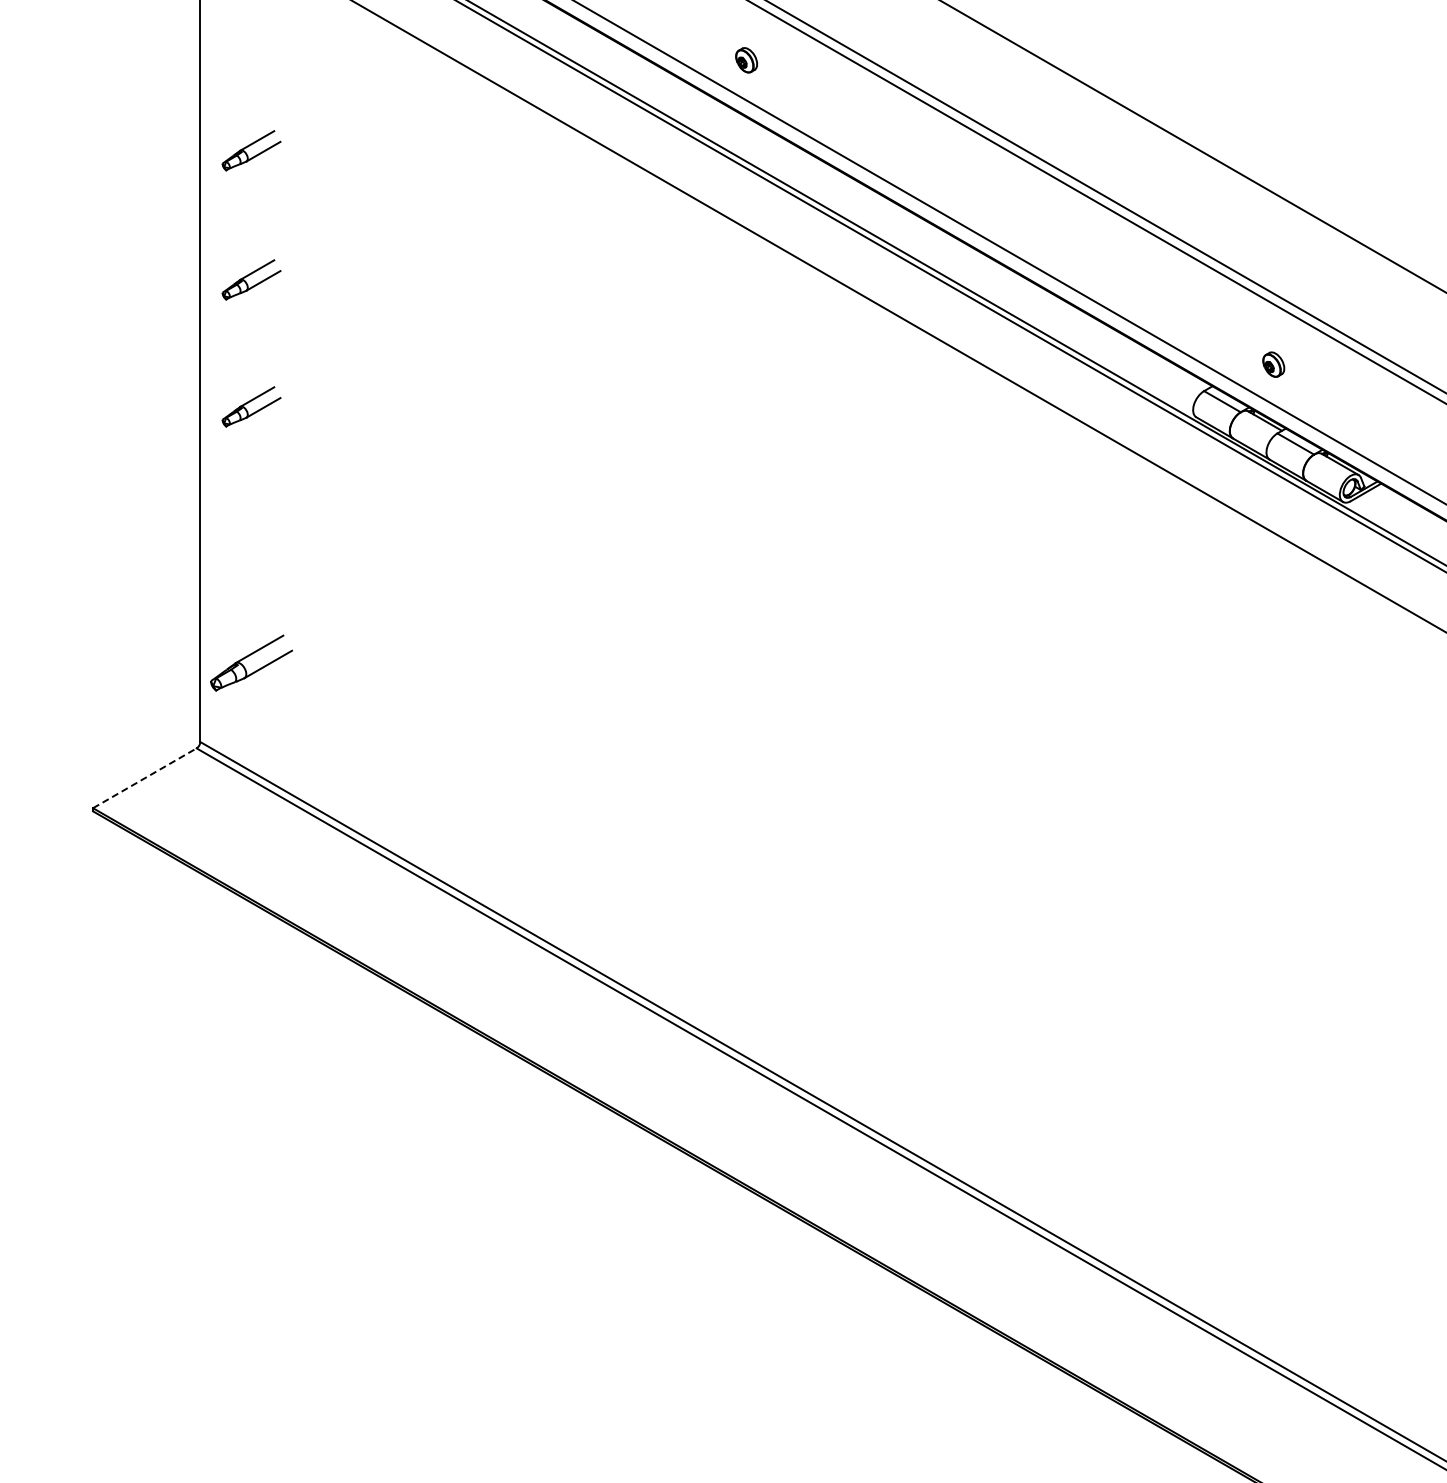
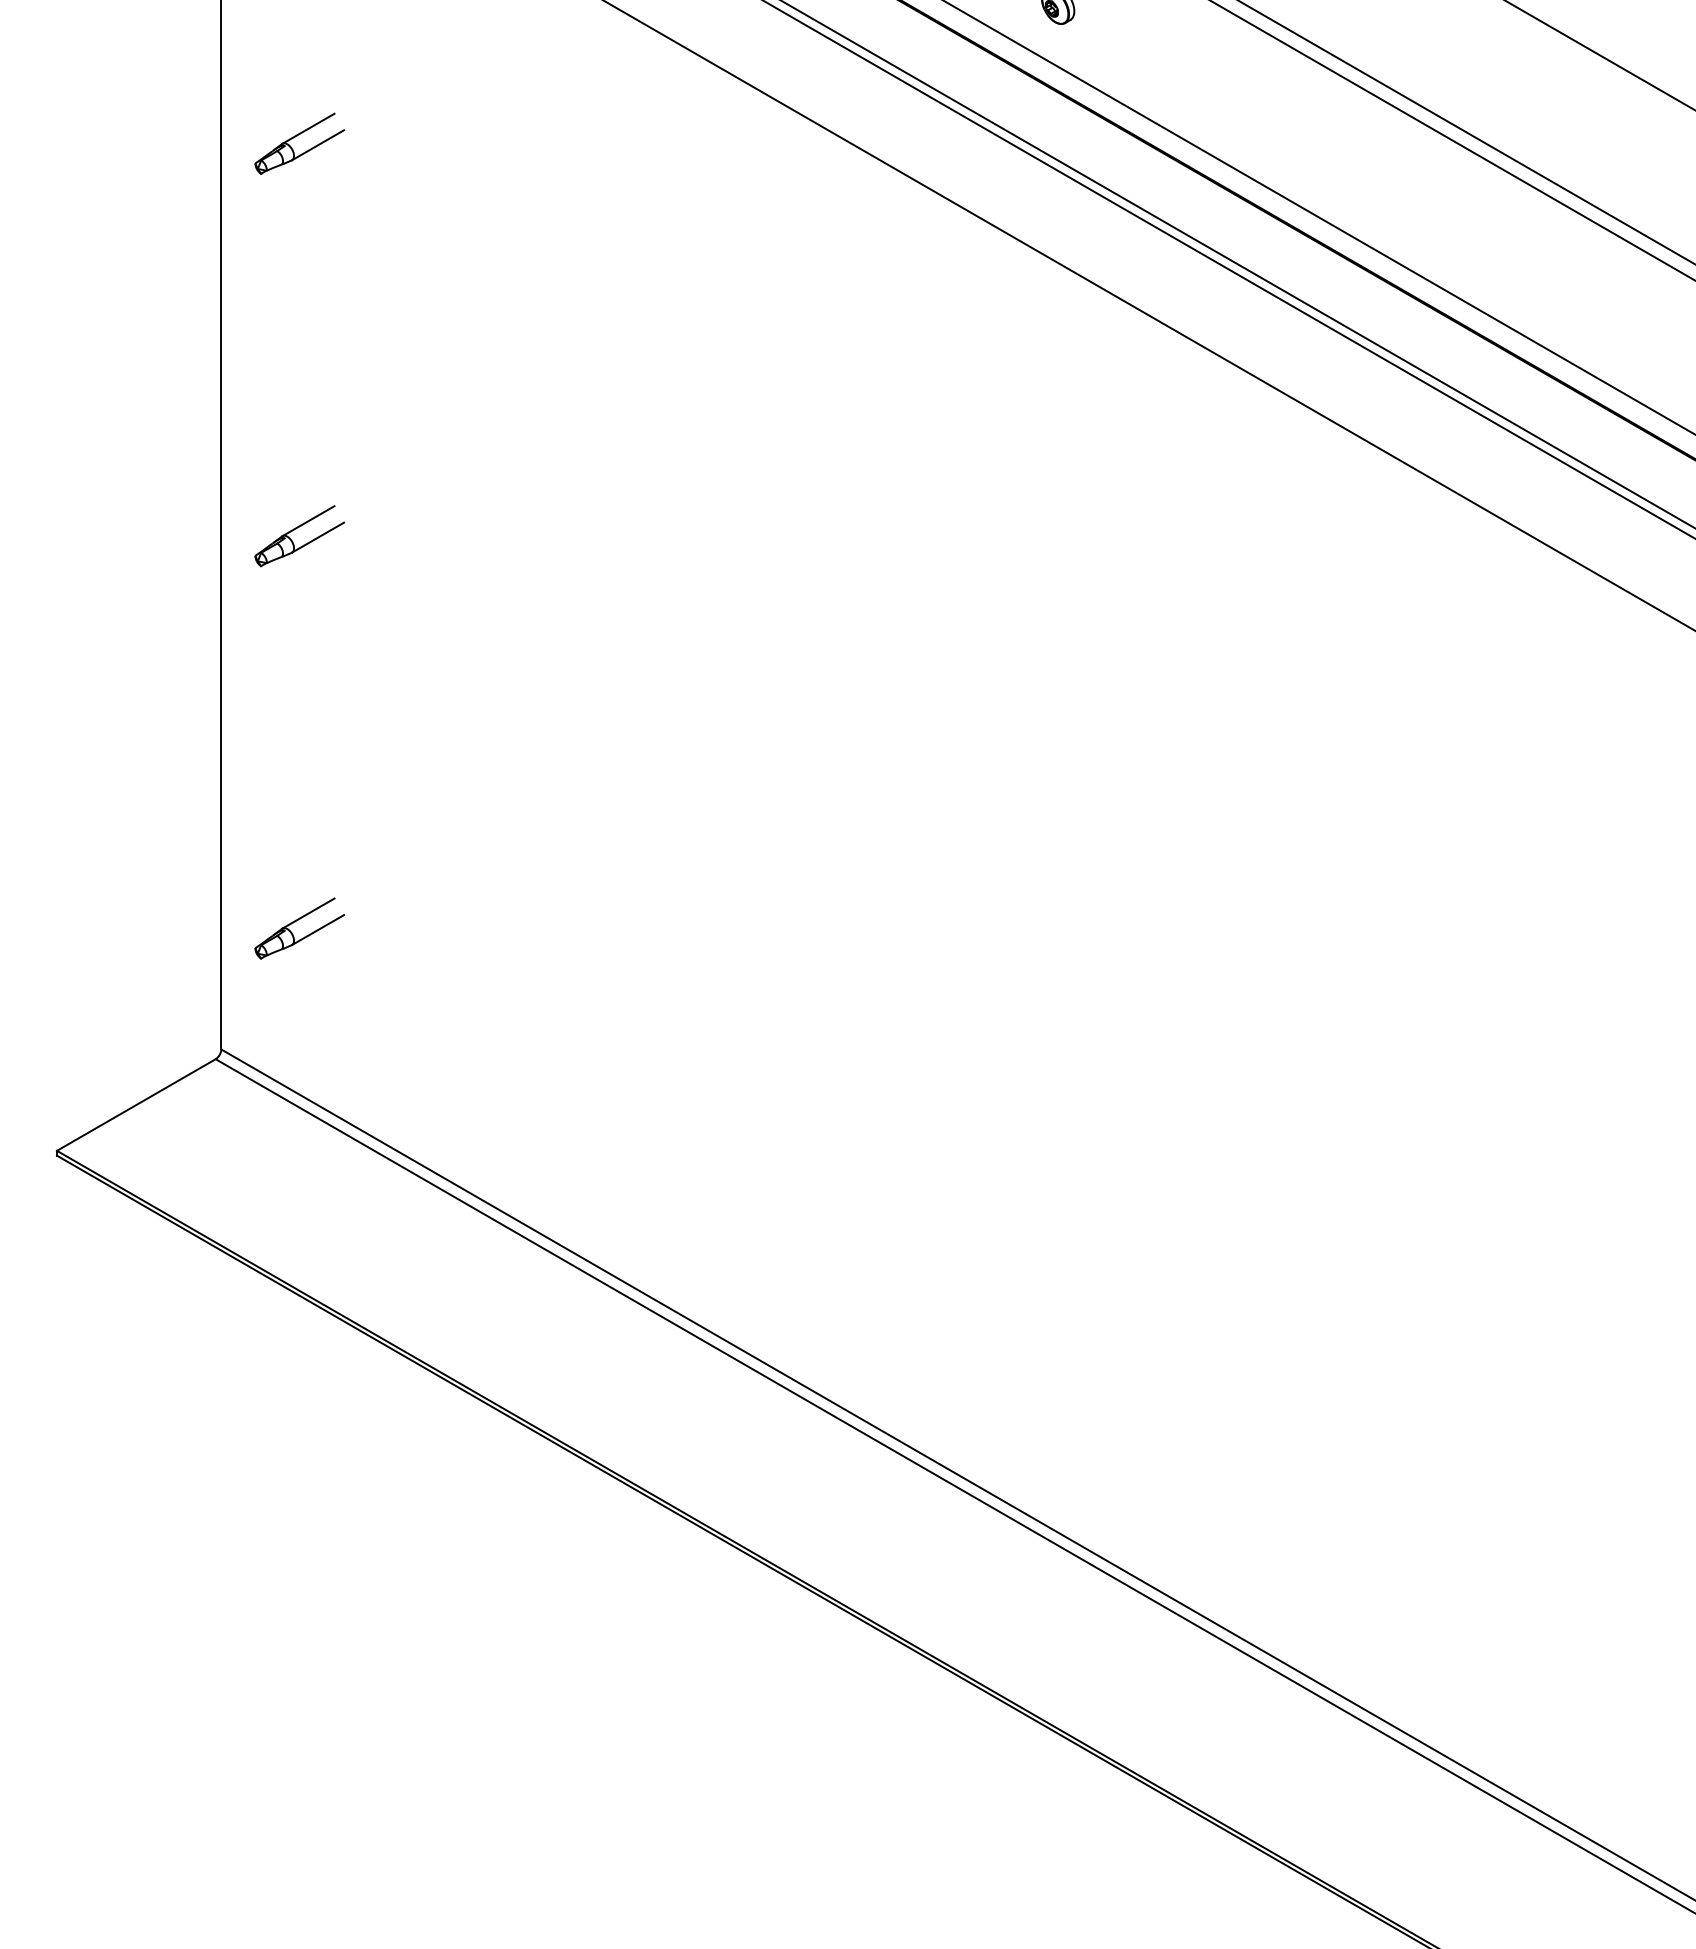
part: (251, 279) -> (299, 340), removed
part: (251, 662) -> (299, 927), size x0.71
line: (144, 778) -> (135, 1105), dashed -> solid

